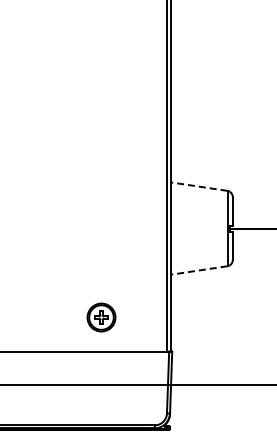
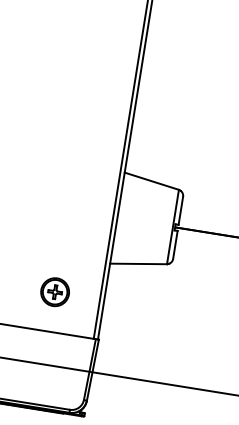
line: (198, 186) -> (150, 180), dashed -> solid
line: (198, 270) -> (137, 263), dashed -> solid
part: (101, 317) -> (55, 292), moved

